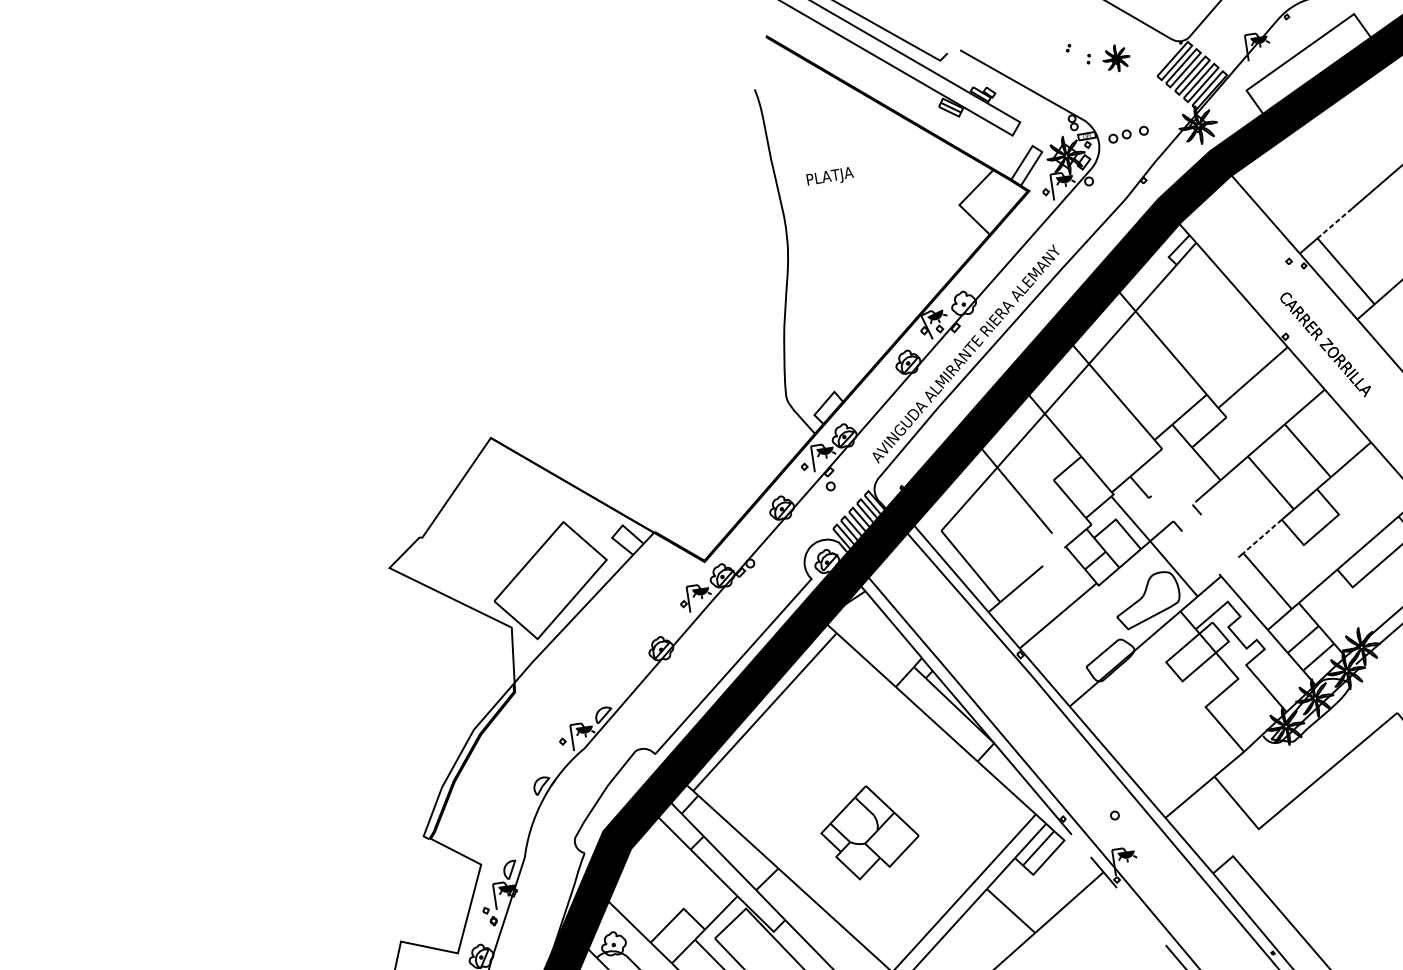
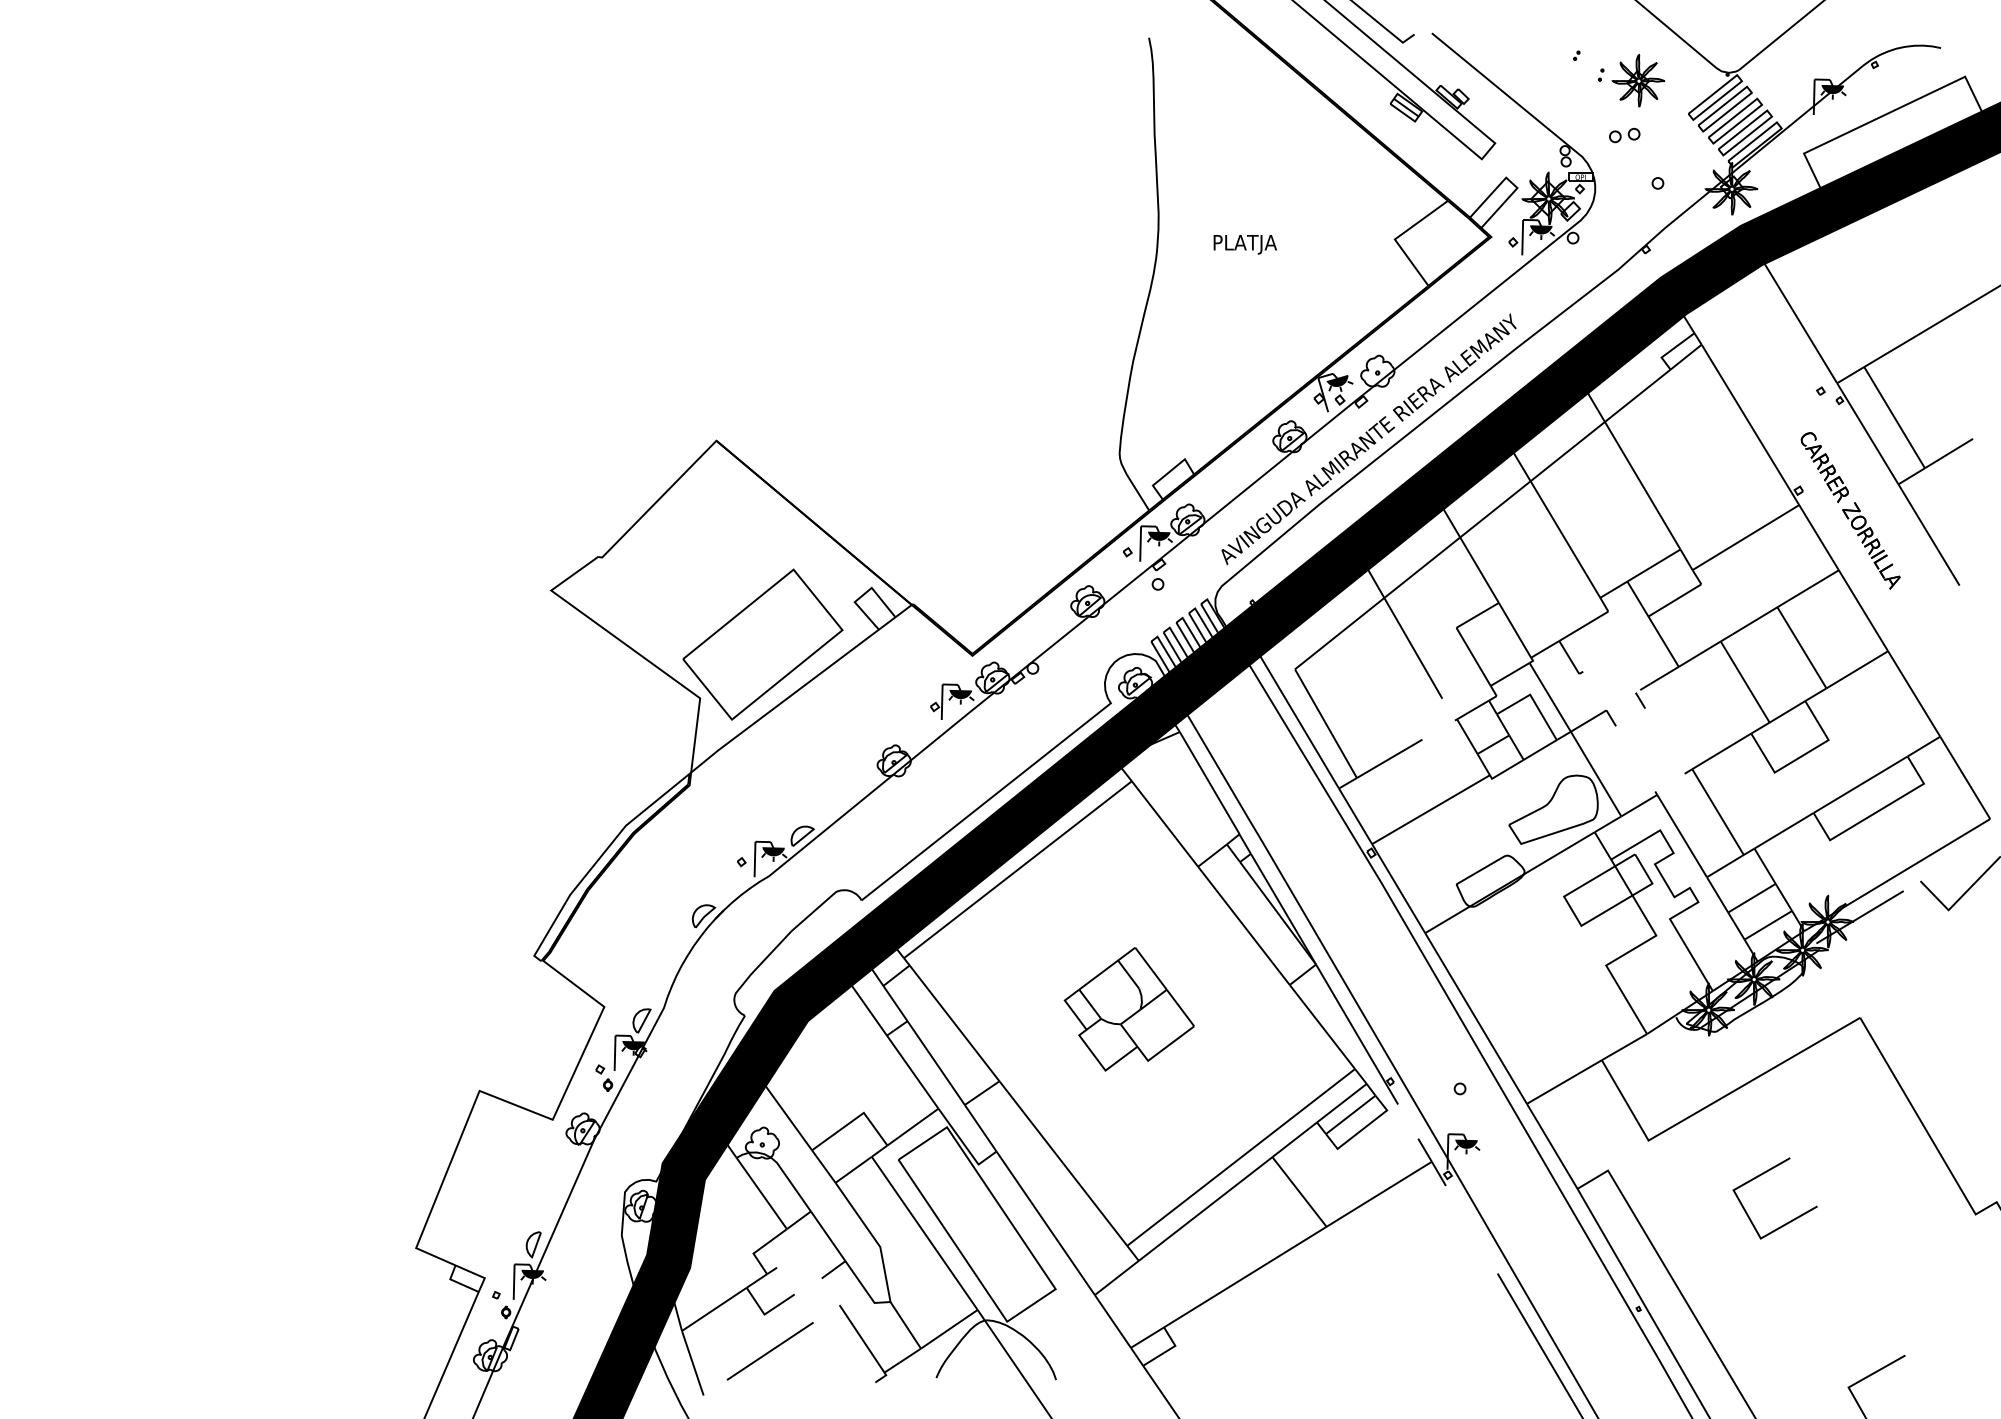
part: (1115, 58) -> (1637, 80), size x1.43
part: (1119, 136) -> (1624, 135), moved
text: (829, 177) -> (1244, 244), moved
line: (1334, 223) -> (1890, 351), dashed -> solid
line: (1262, 536) -> (1721, 751), dashed -> solid
part: (868, 831) -> (1128, 1009), moved
line: (1344, 841) -> (1760, 1176), added

